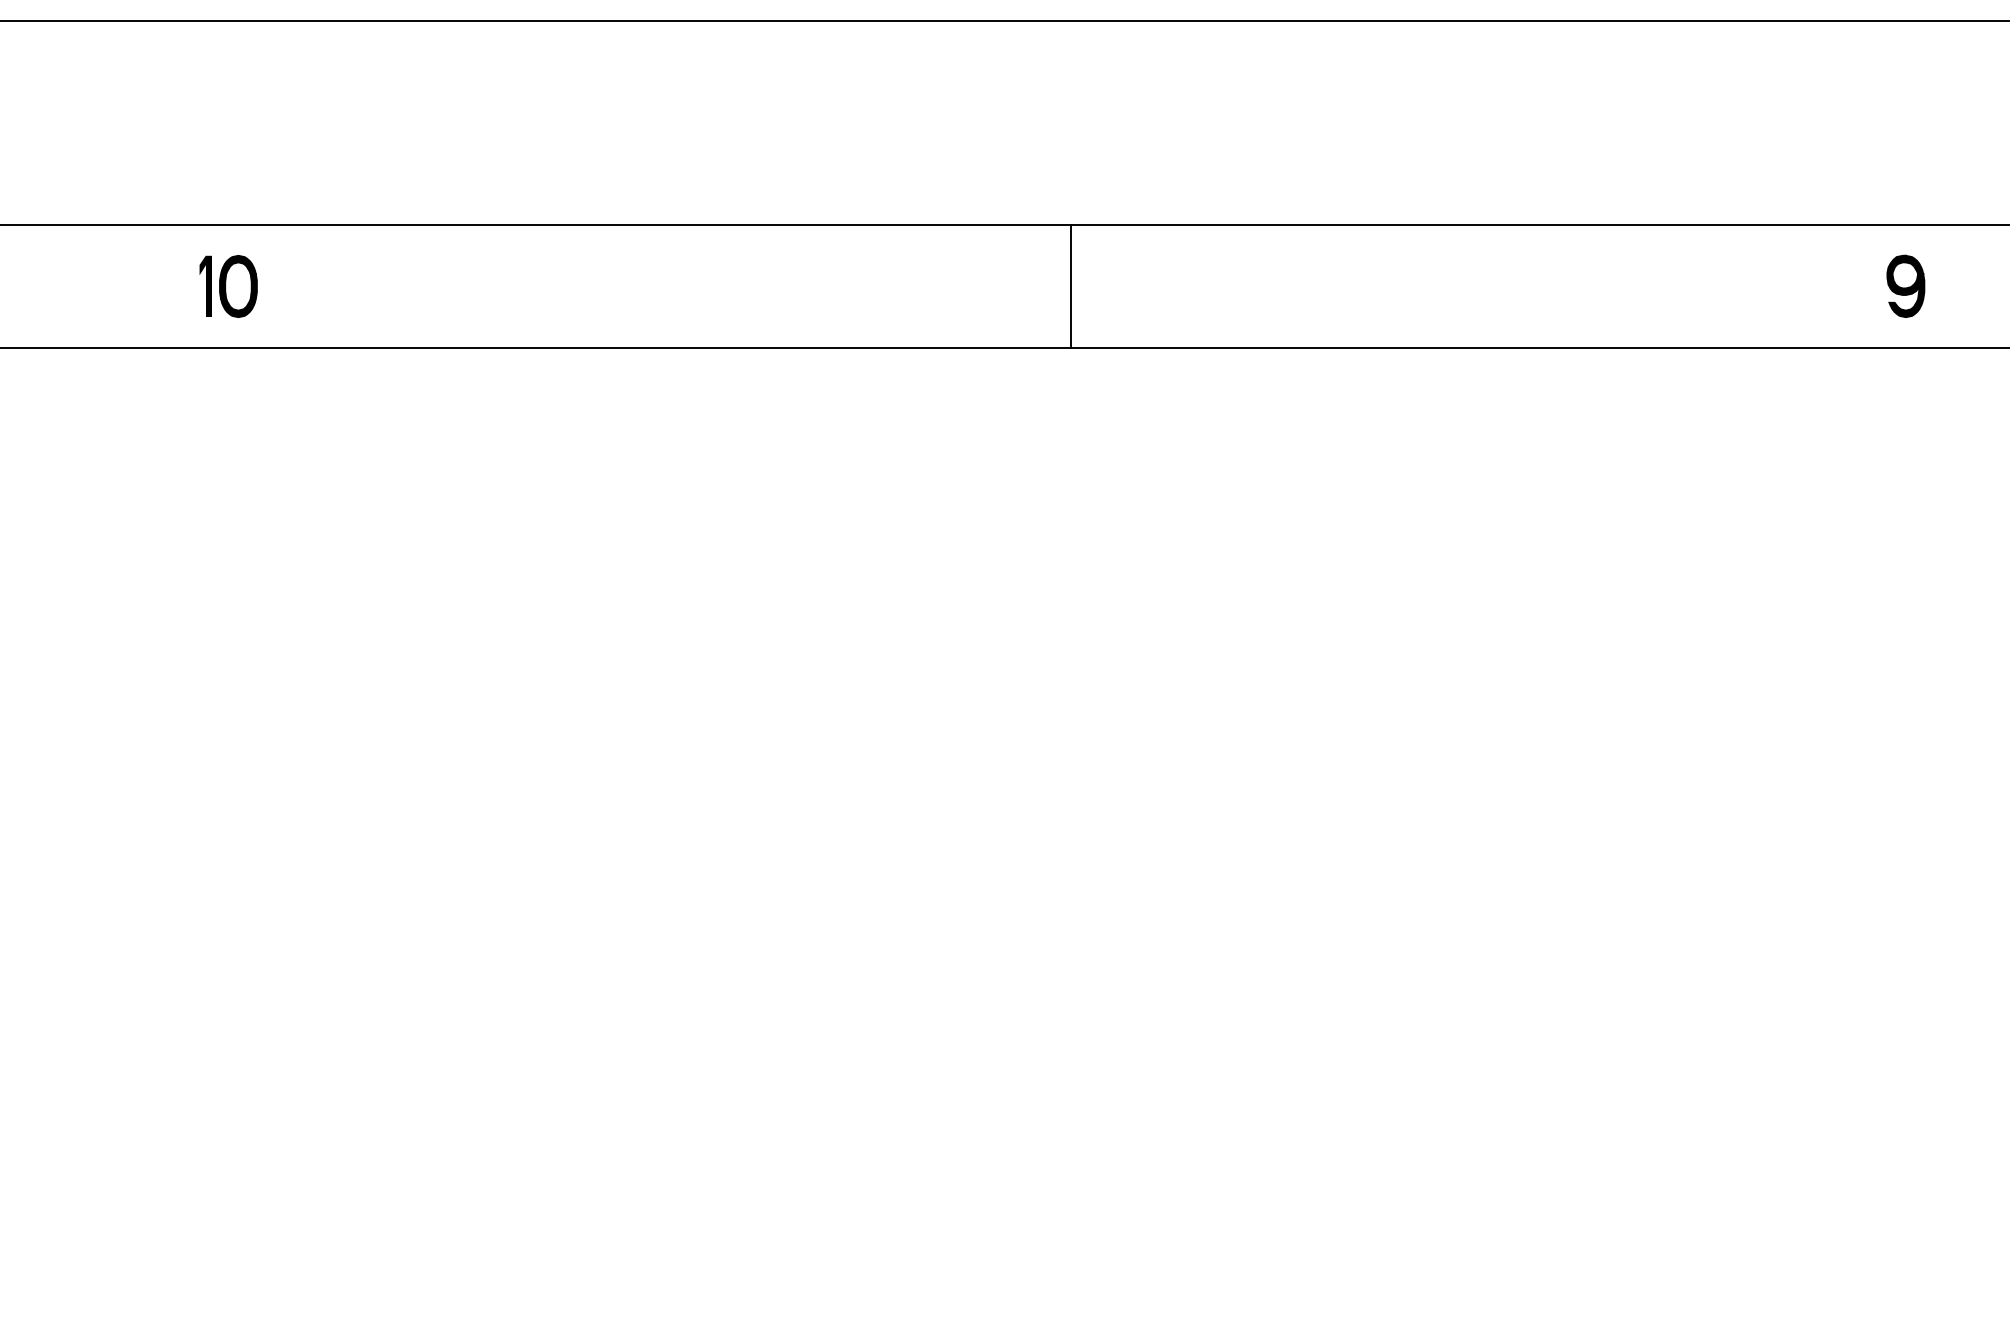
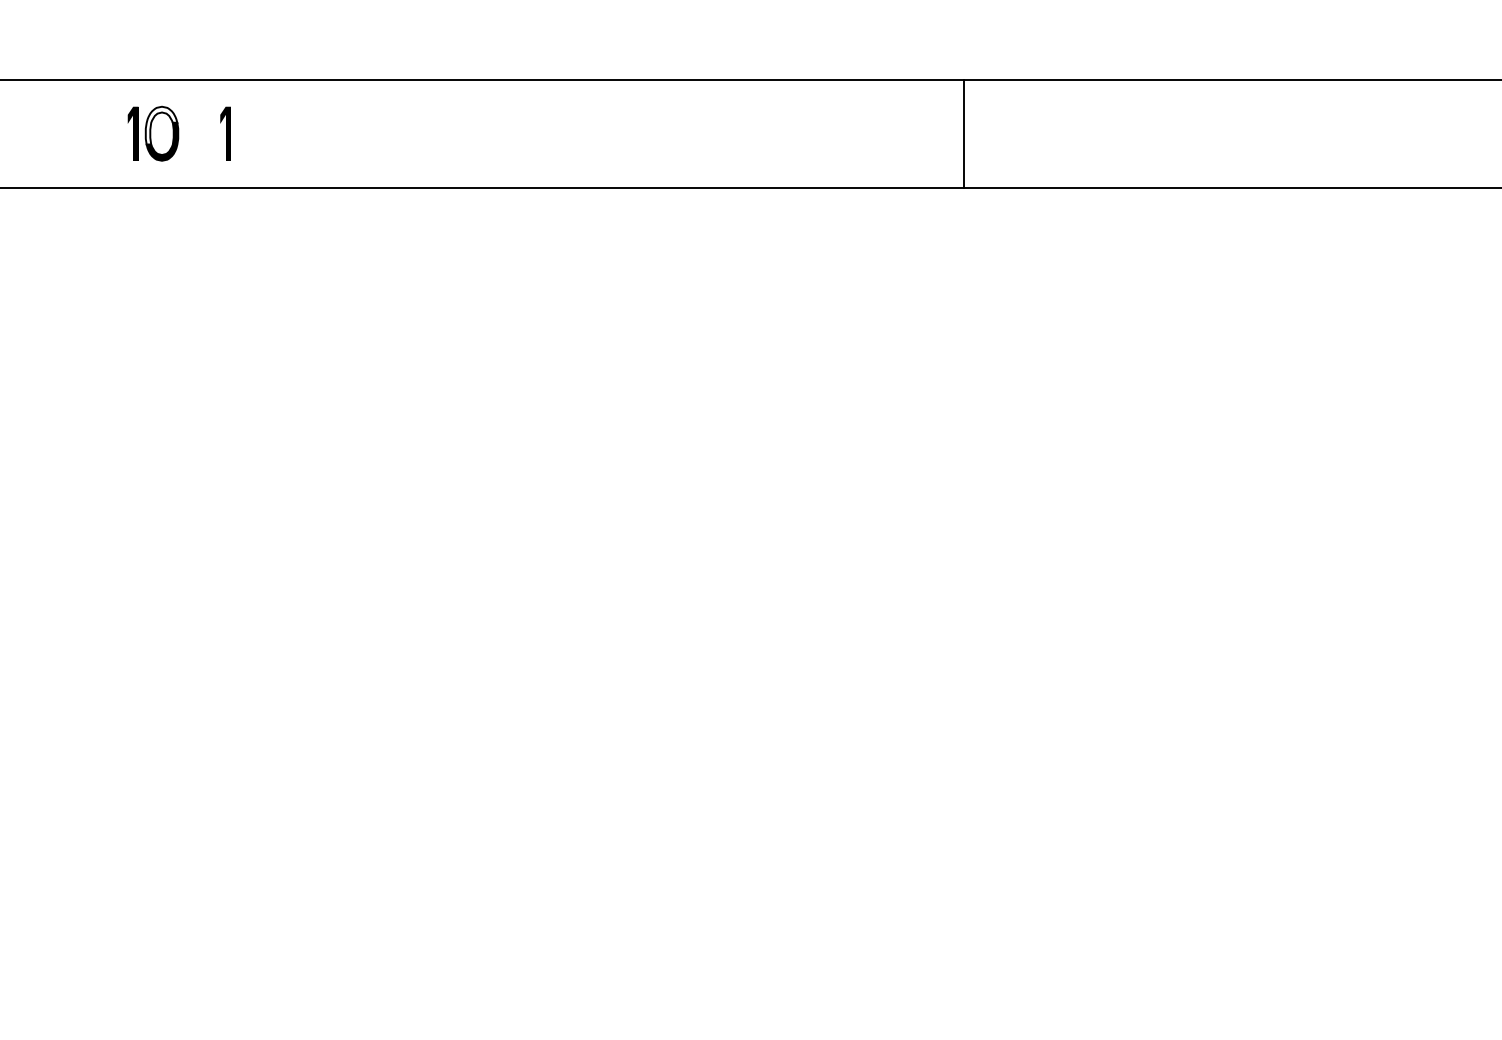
fill: (237, 276) -> (161, 124), removed
part: (310, 285) -> (225, 132), added
line: (1071, 286) -> (964, 133), moved

